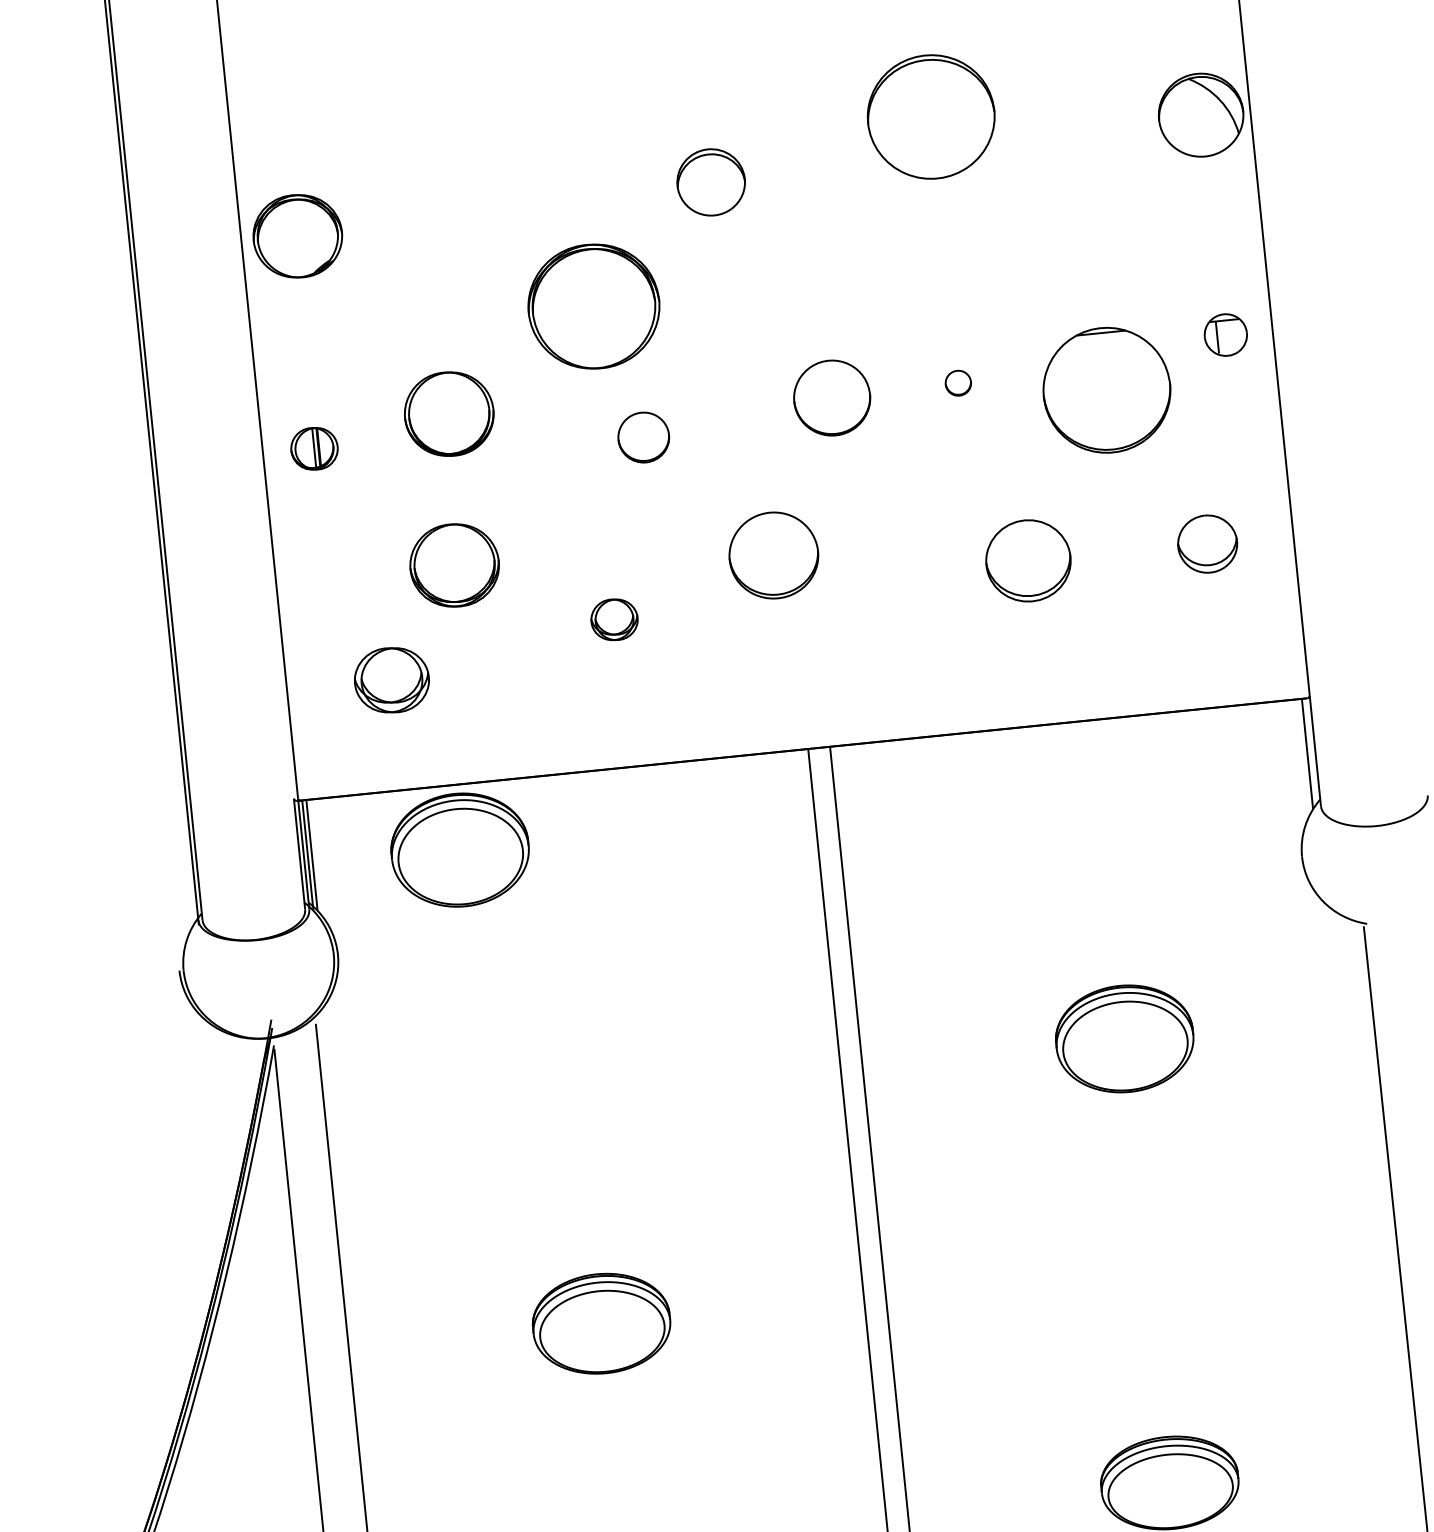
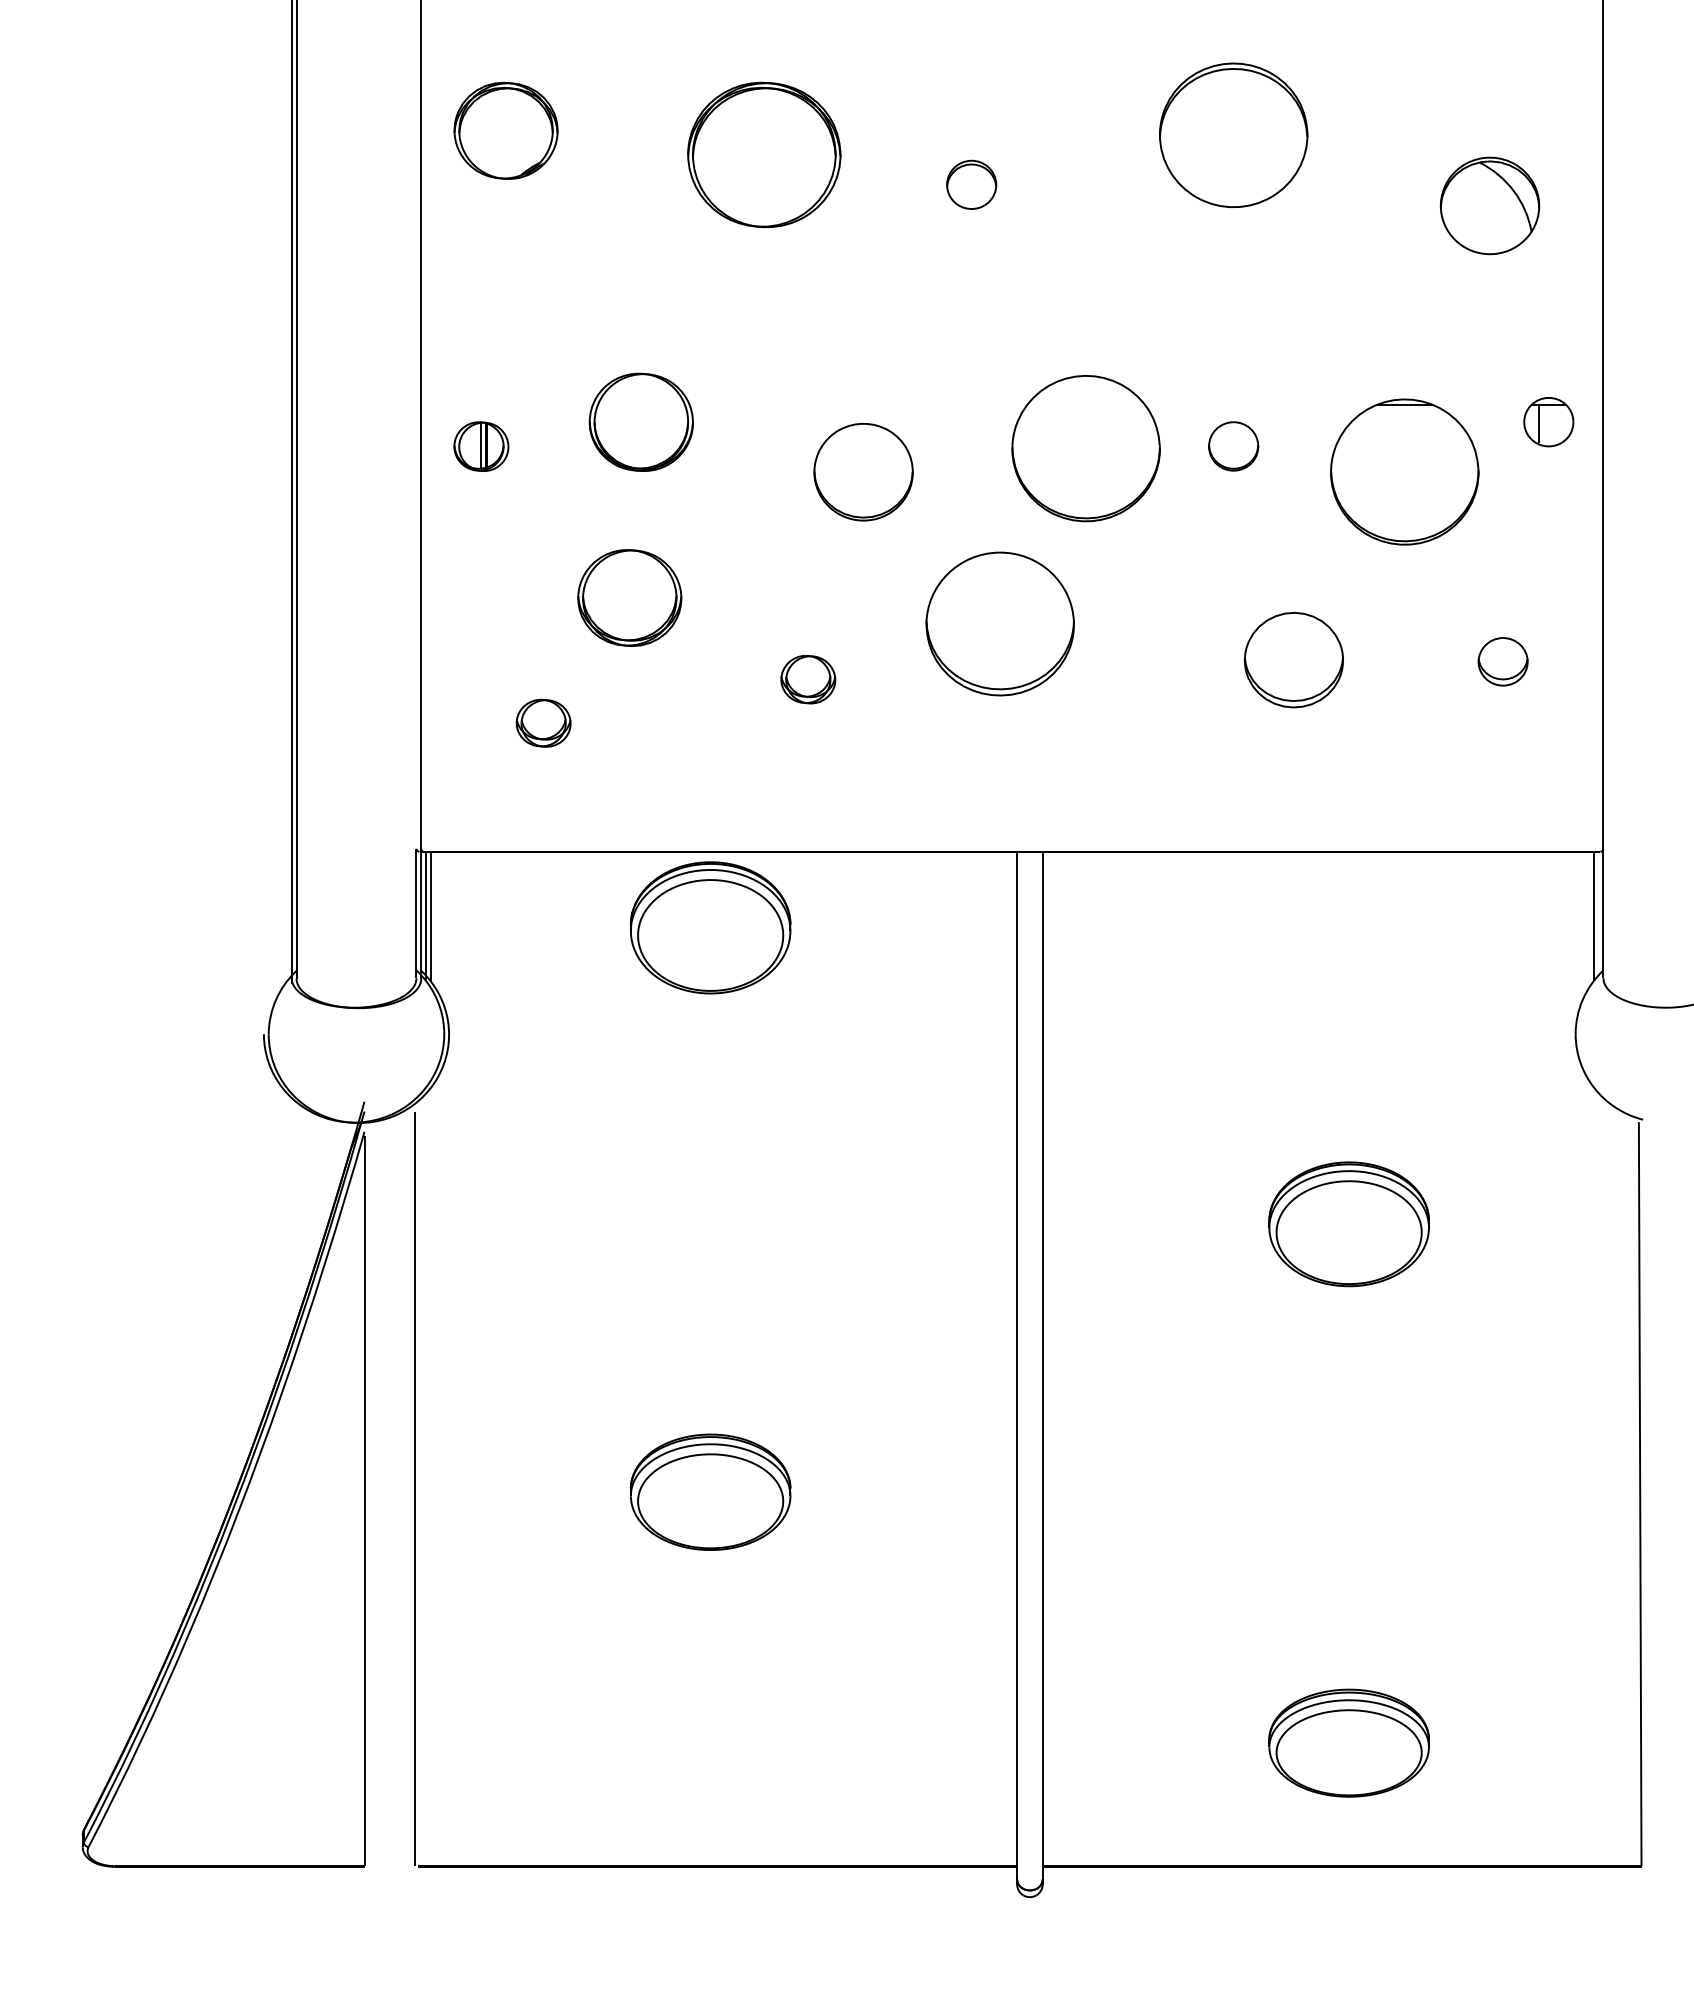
part: (1201, 114) -> (1490, 205), moved
part: (711, 181) -> (971, 184), size x0.62
part: (297, 236) -> (505, 130), moved
part: (594, 306) -> (764, 154), moved
part: (958, 383) -> (1233, 446), size x1.67
part: (831, 397) -> (1085, 448), size x1.67
part: (643, 437) -> (863, 472), size x1.67
part: (1207, 543) -> (1502, 661), size x0.71
part: (773, 555) -> (999, 623), size x1.43
part: (391, 679) -> (543, 722), size x0.62
part: (459, 849) -> (710, 927), moved

